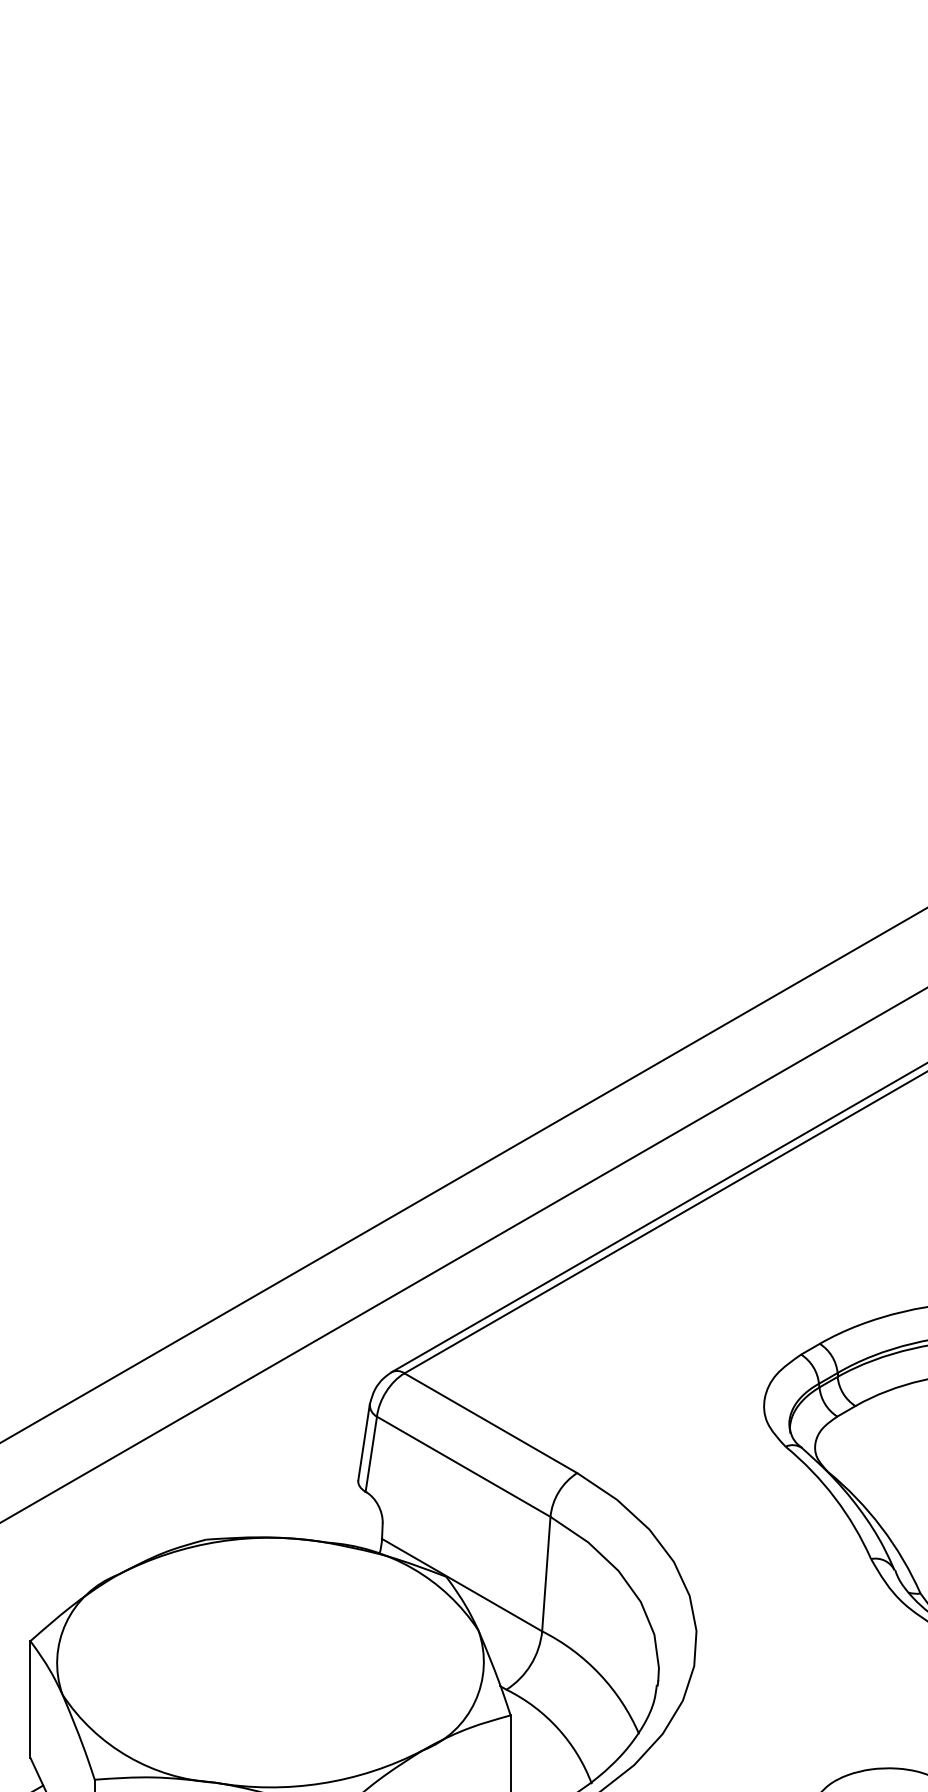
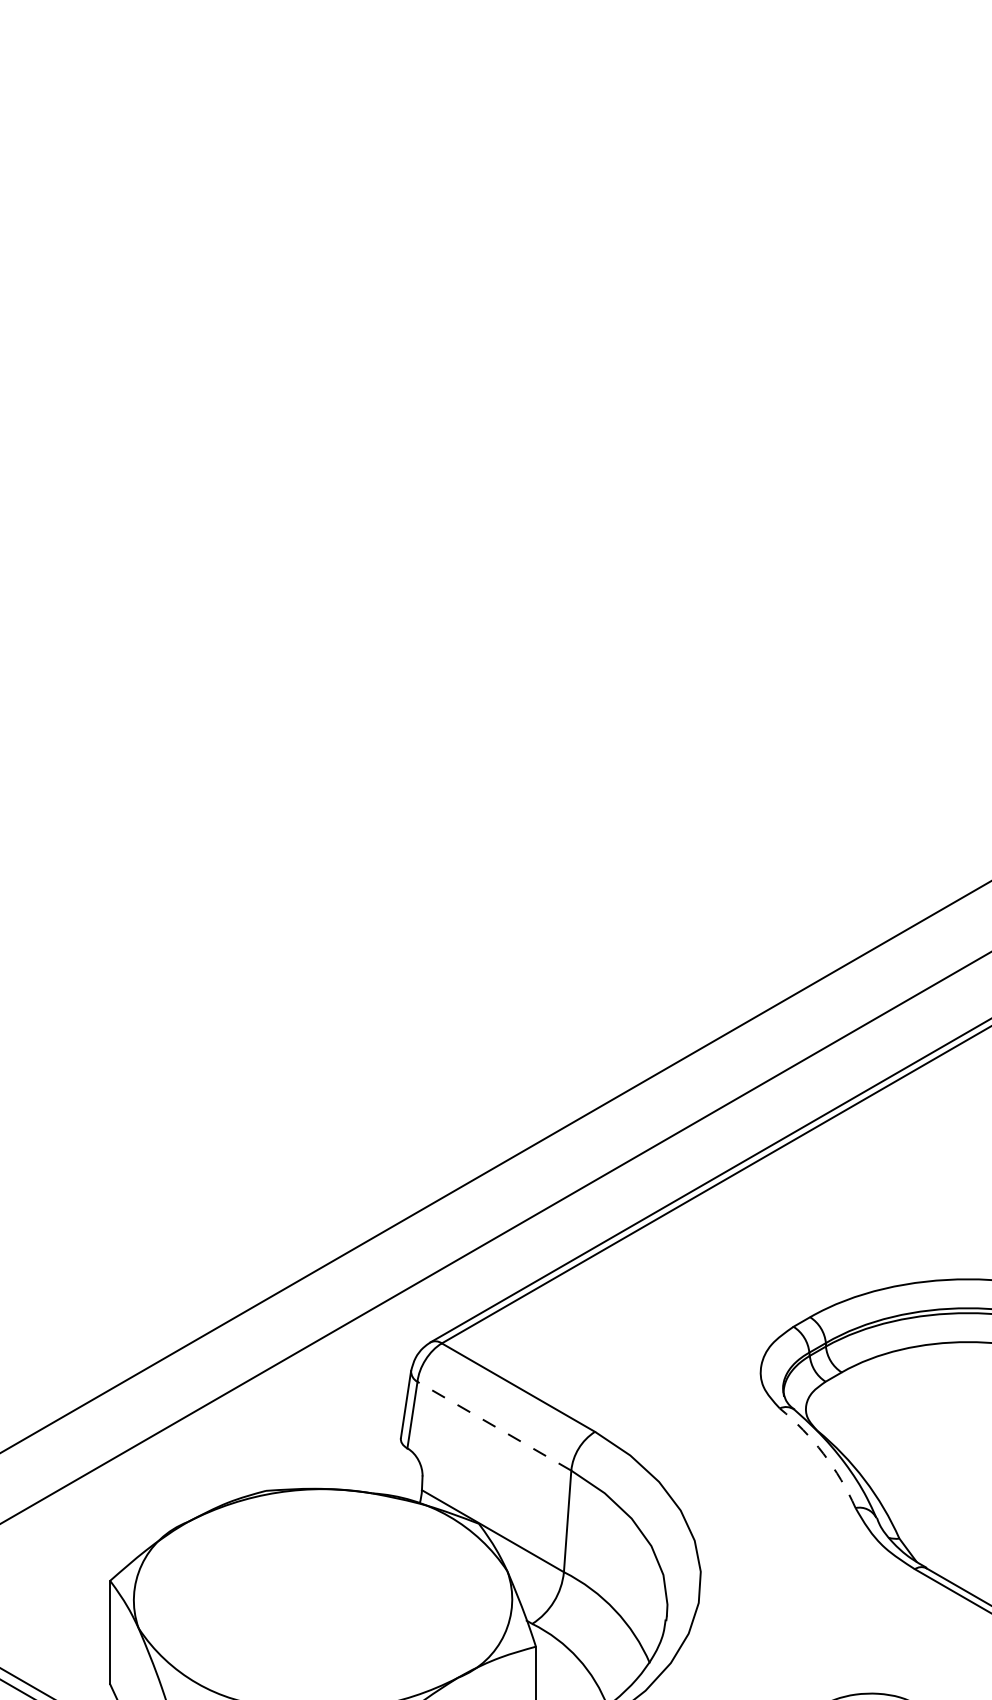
line: (463, 1467) -> (494, 1426), solid -> dashed
arc: (834, 1497) -> (823, 1453), solid -> dashed

